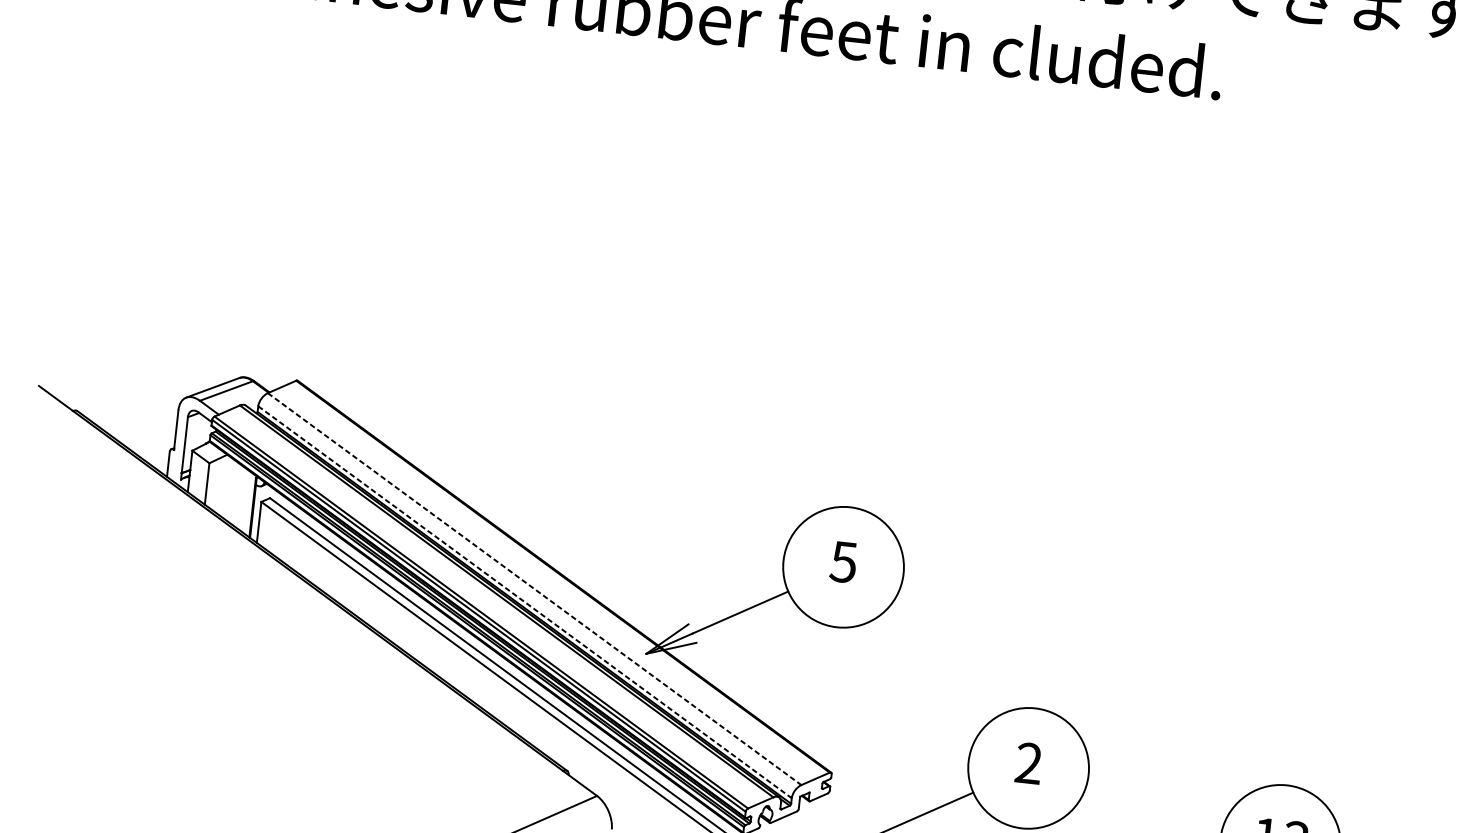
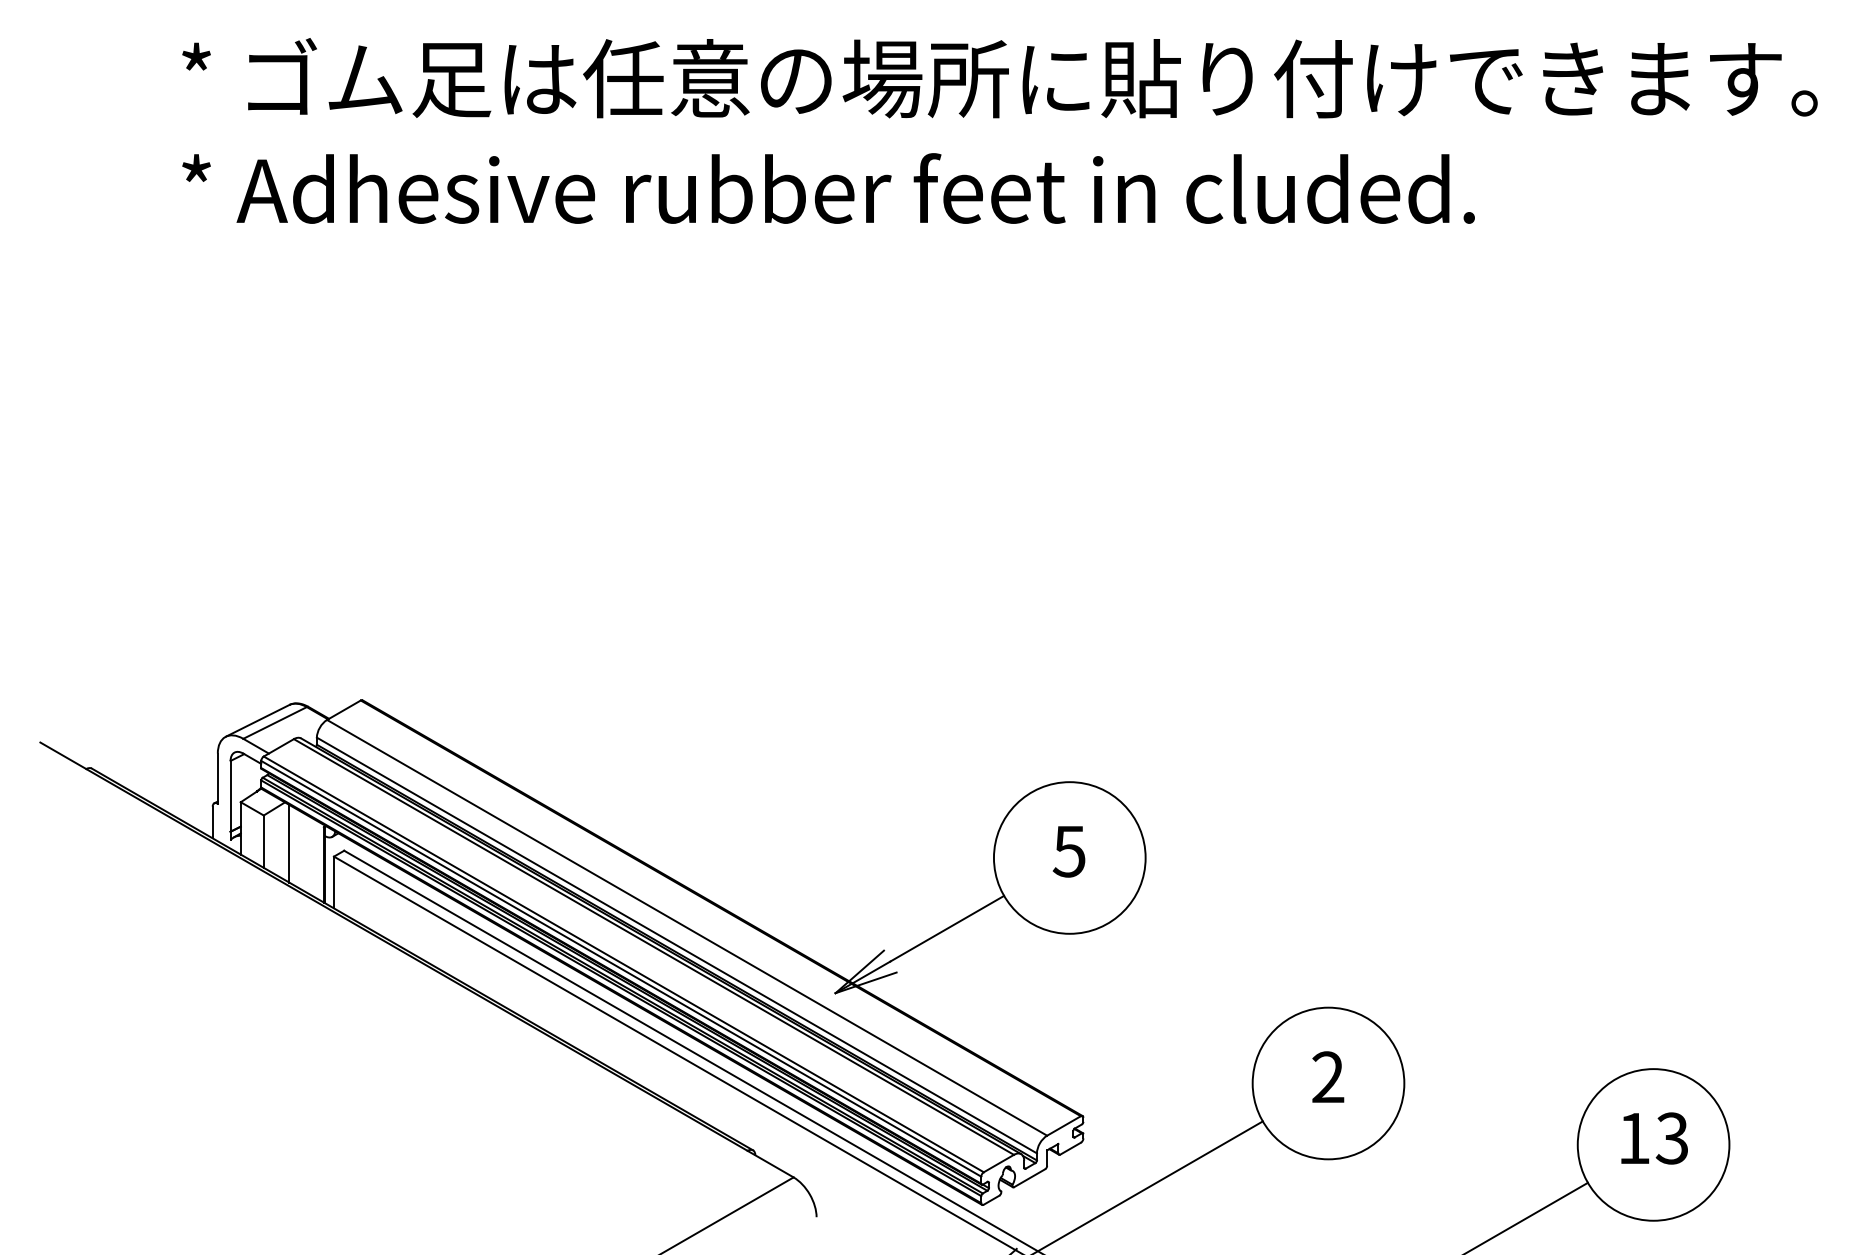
line: (227, 487) -> (289, 843), added
line: (534, 588) -> (687, 927), dashed -> solid
line: (524, 602) -> (676, 945), dashed -> solid

